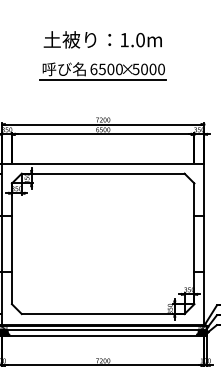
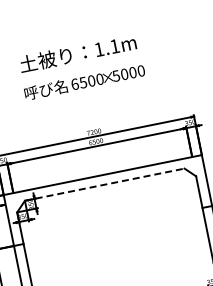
text: (140, 39) -> (114, 45), 1.0m -> 1.1m
line: (103, 79) -> (86, 92), removed
line: (103, 173) -> (105, 184), solid -> dashed

